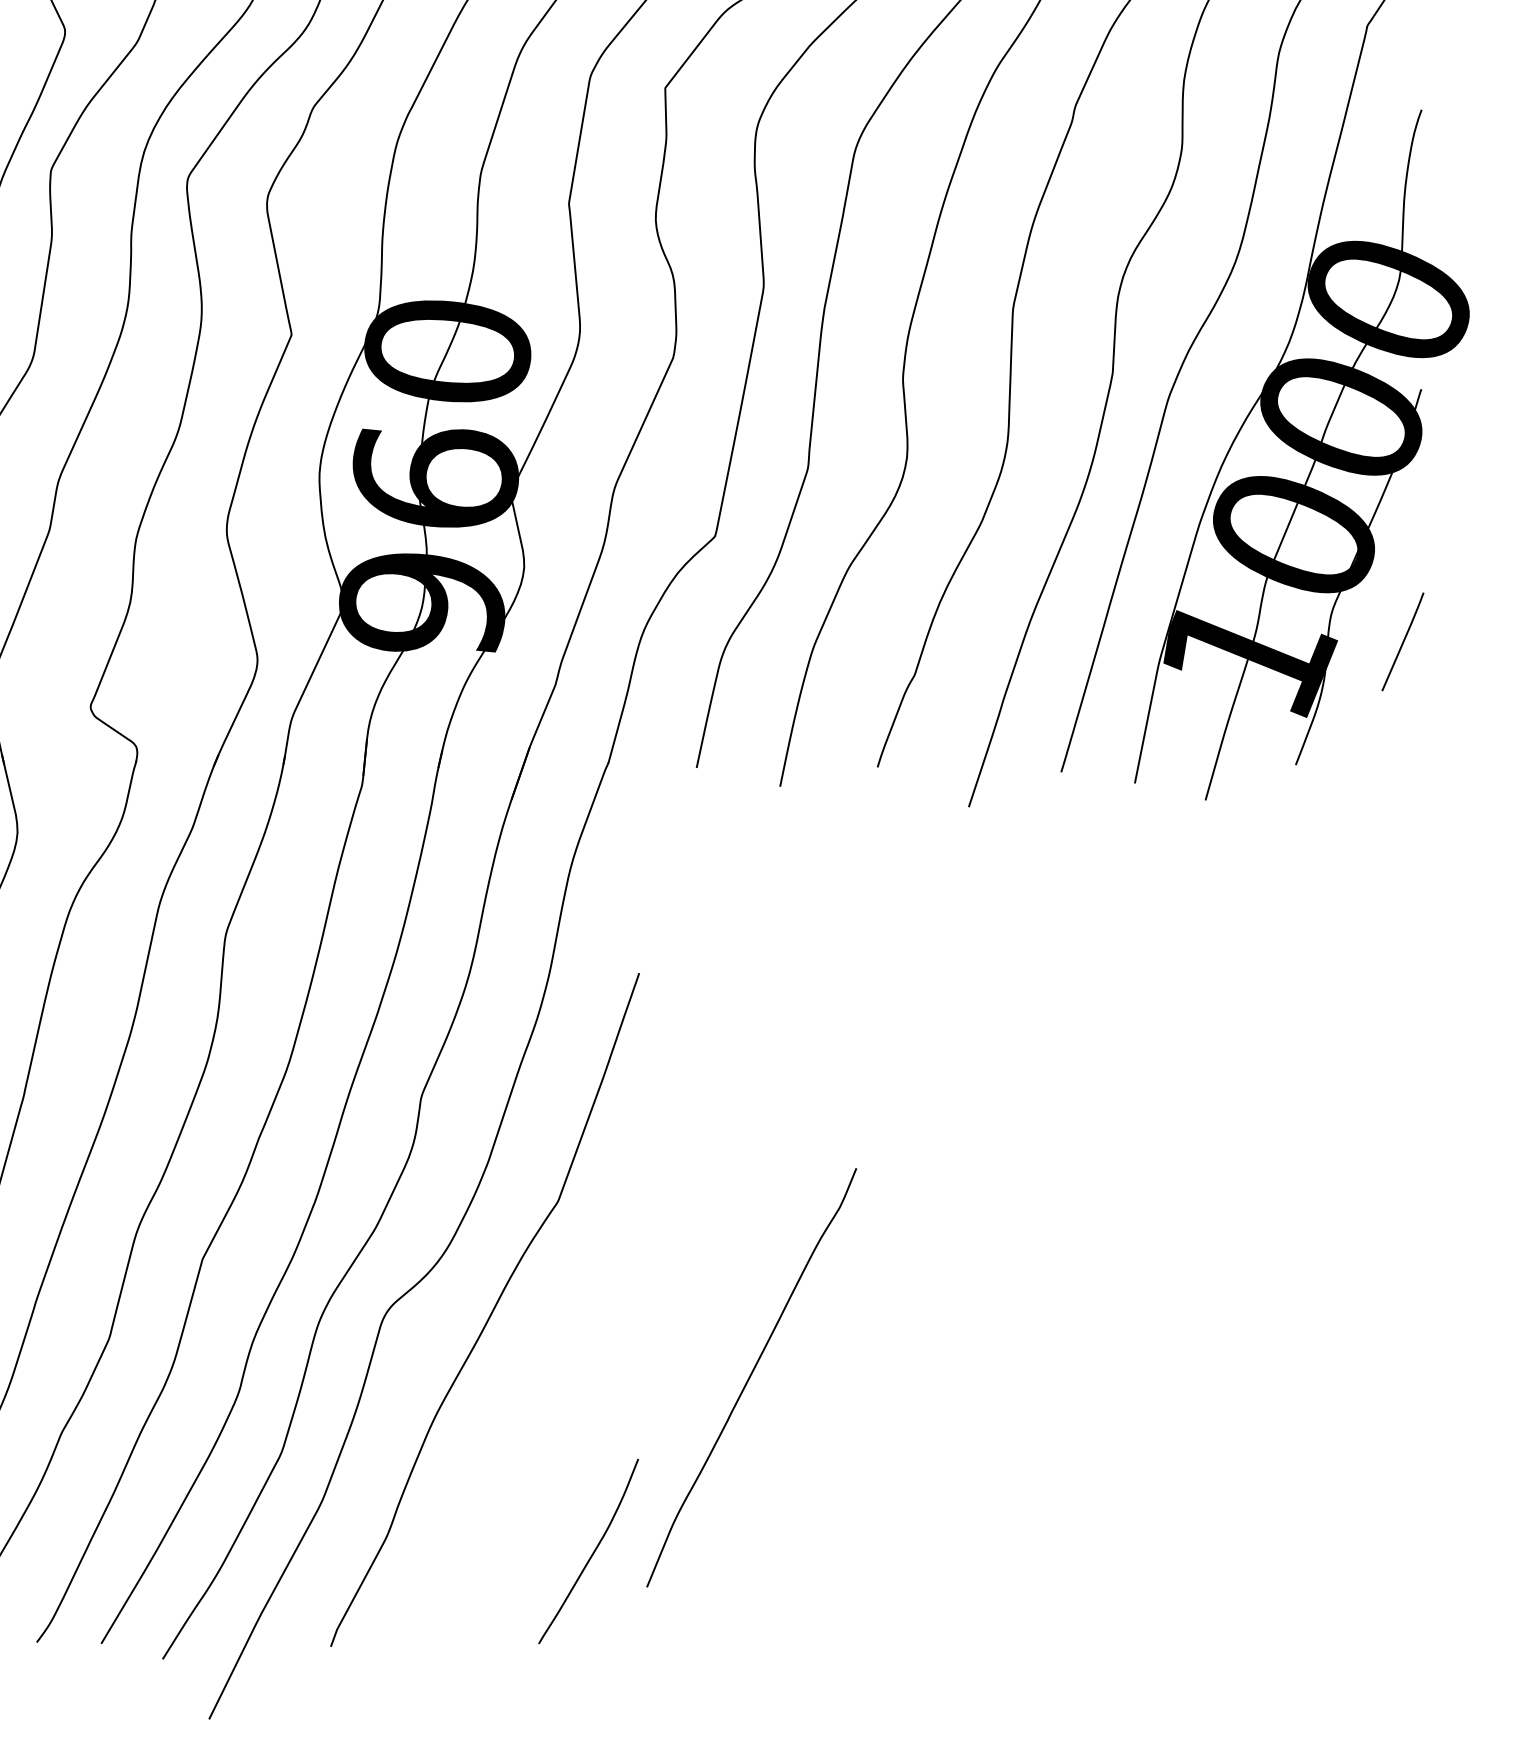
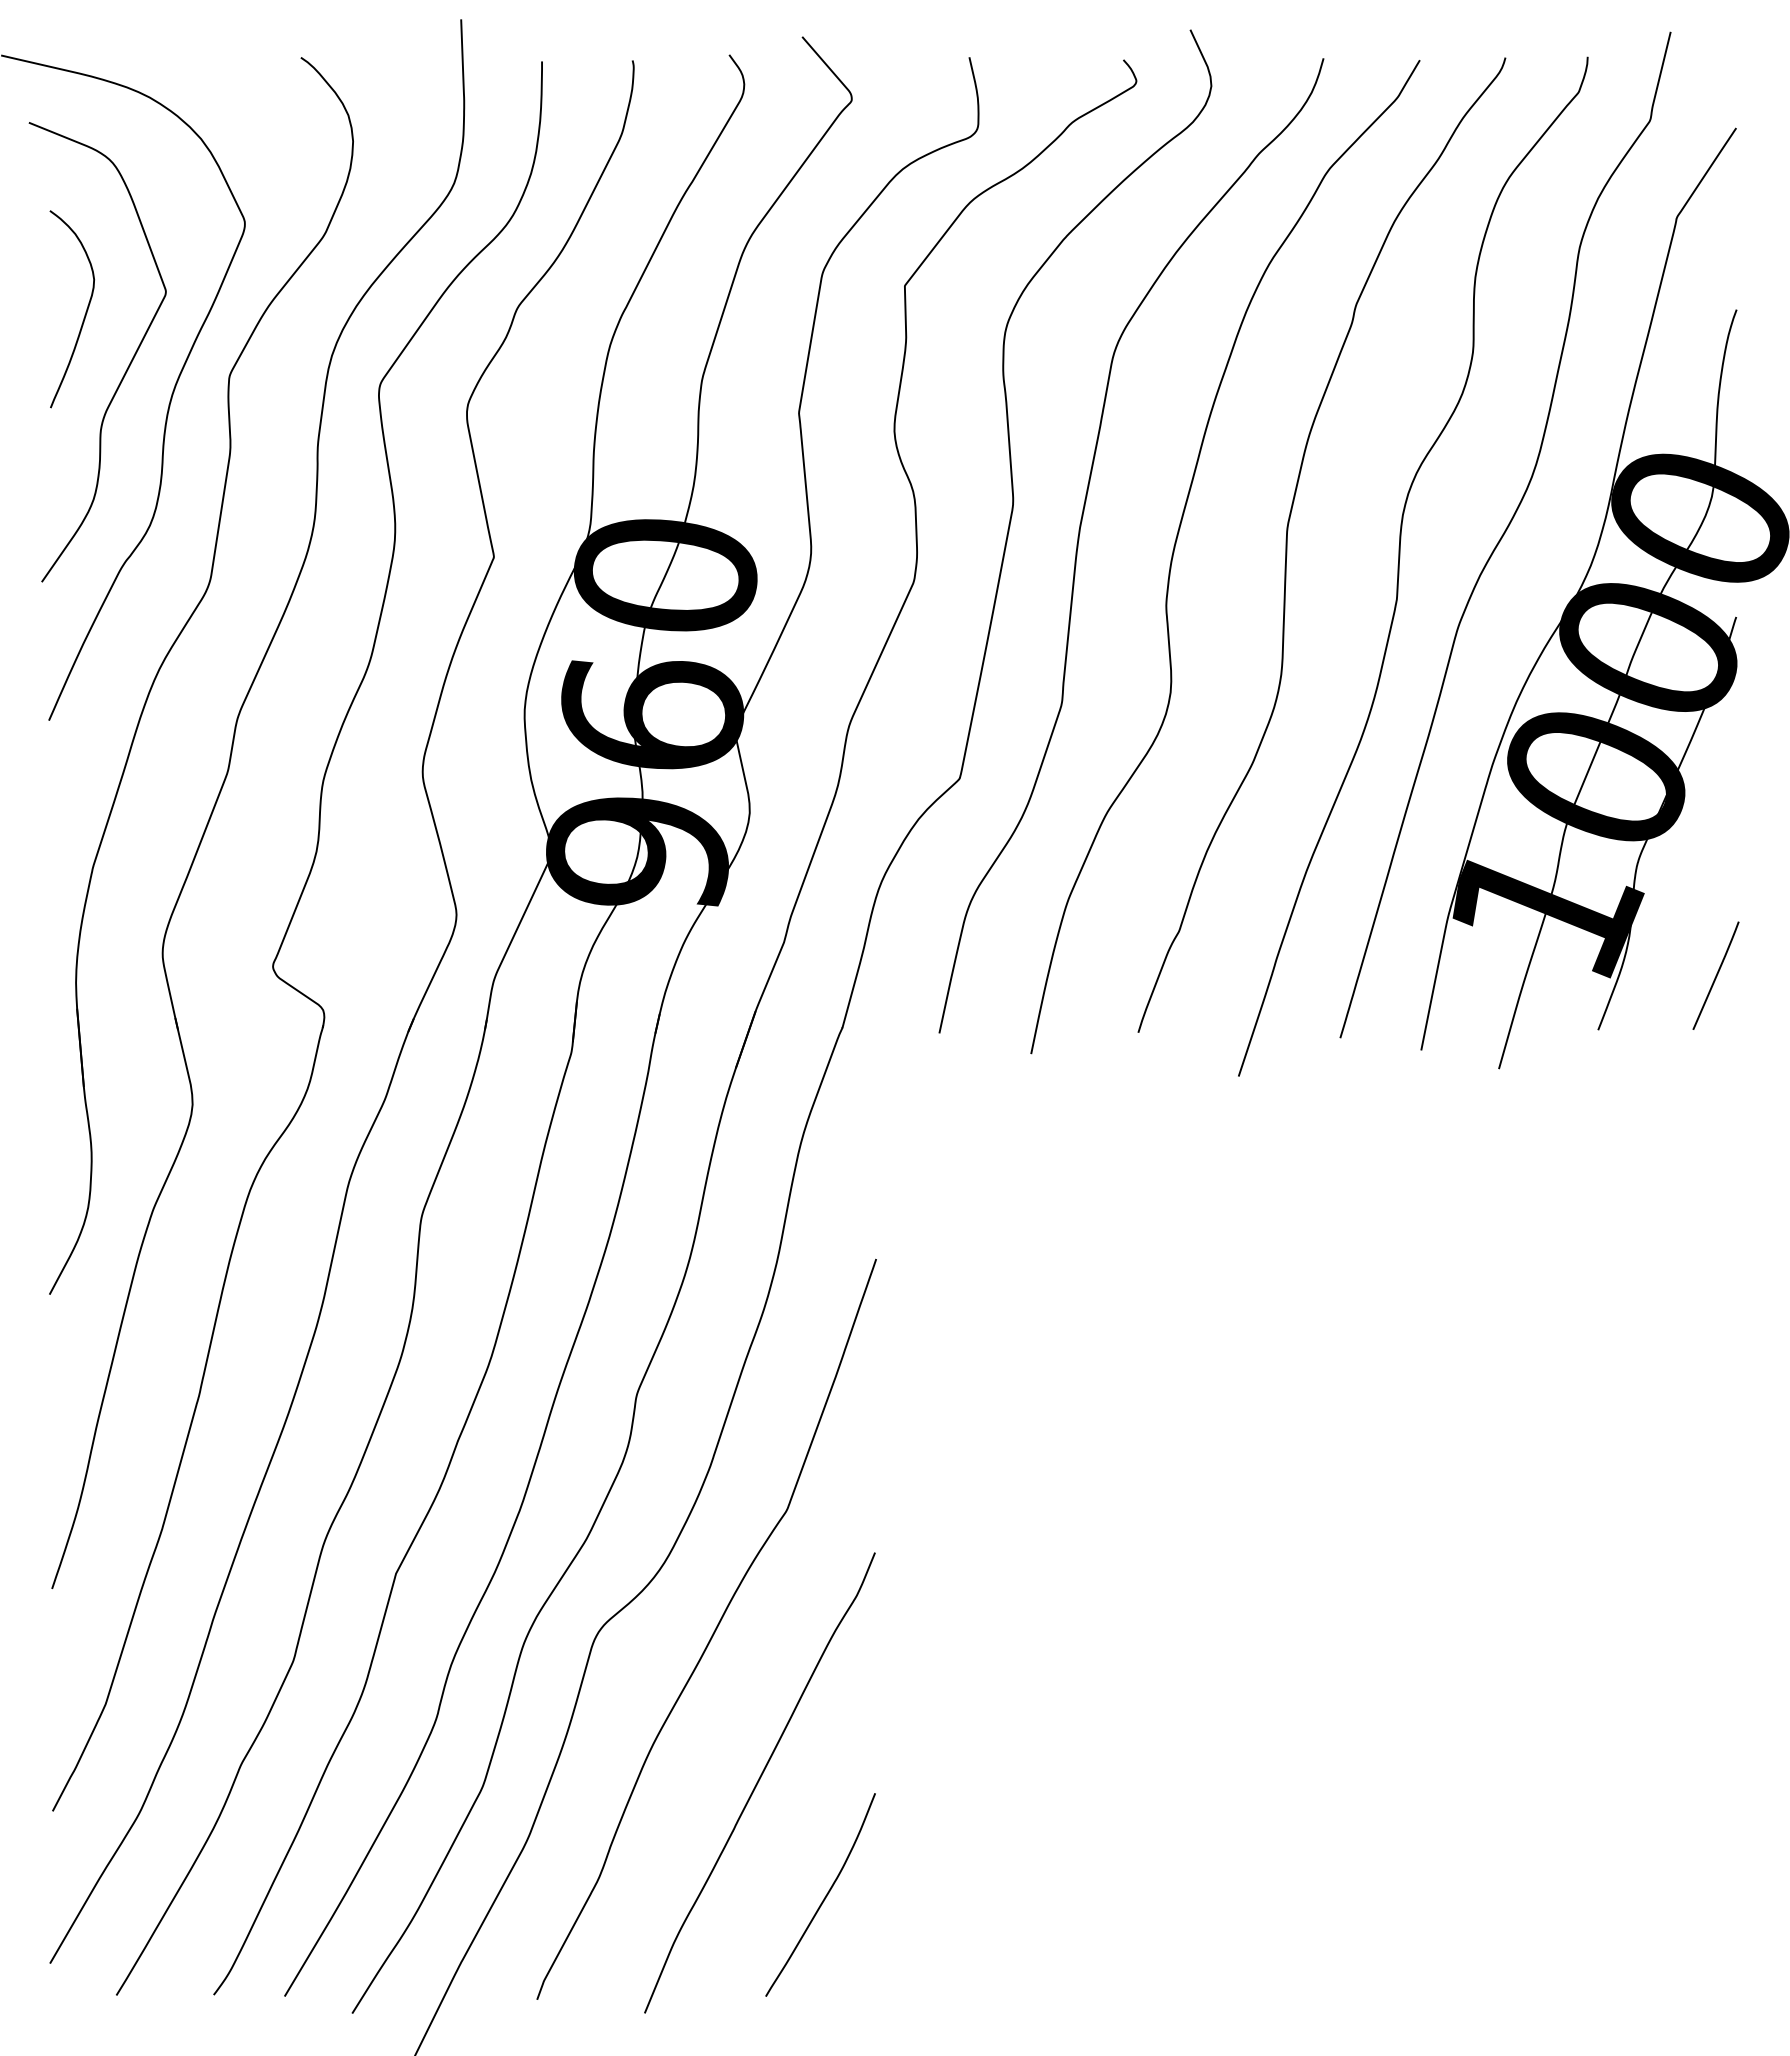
curve: (1402, 641) -> (1715, 975), moved
curve: (751, 1376) -> (759, 1781), moved

